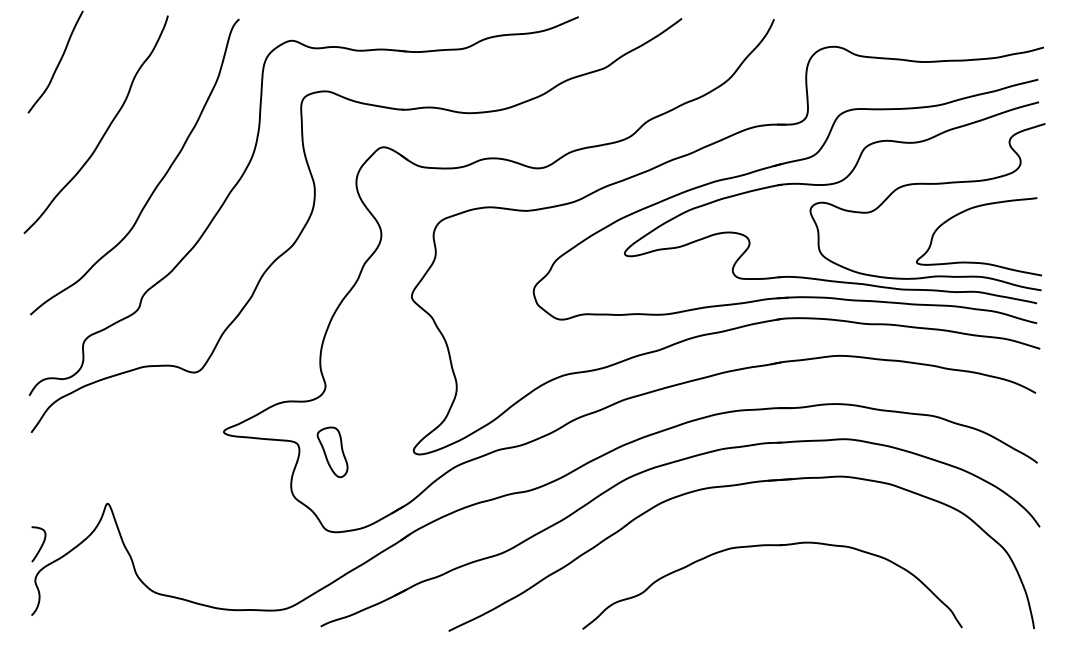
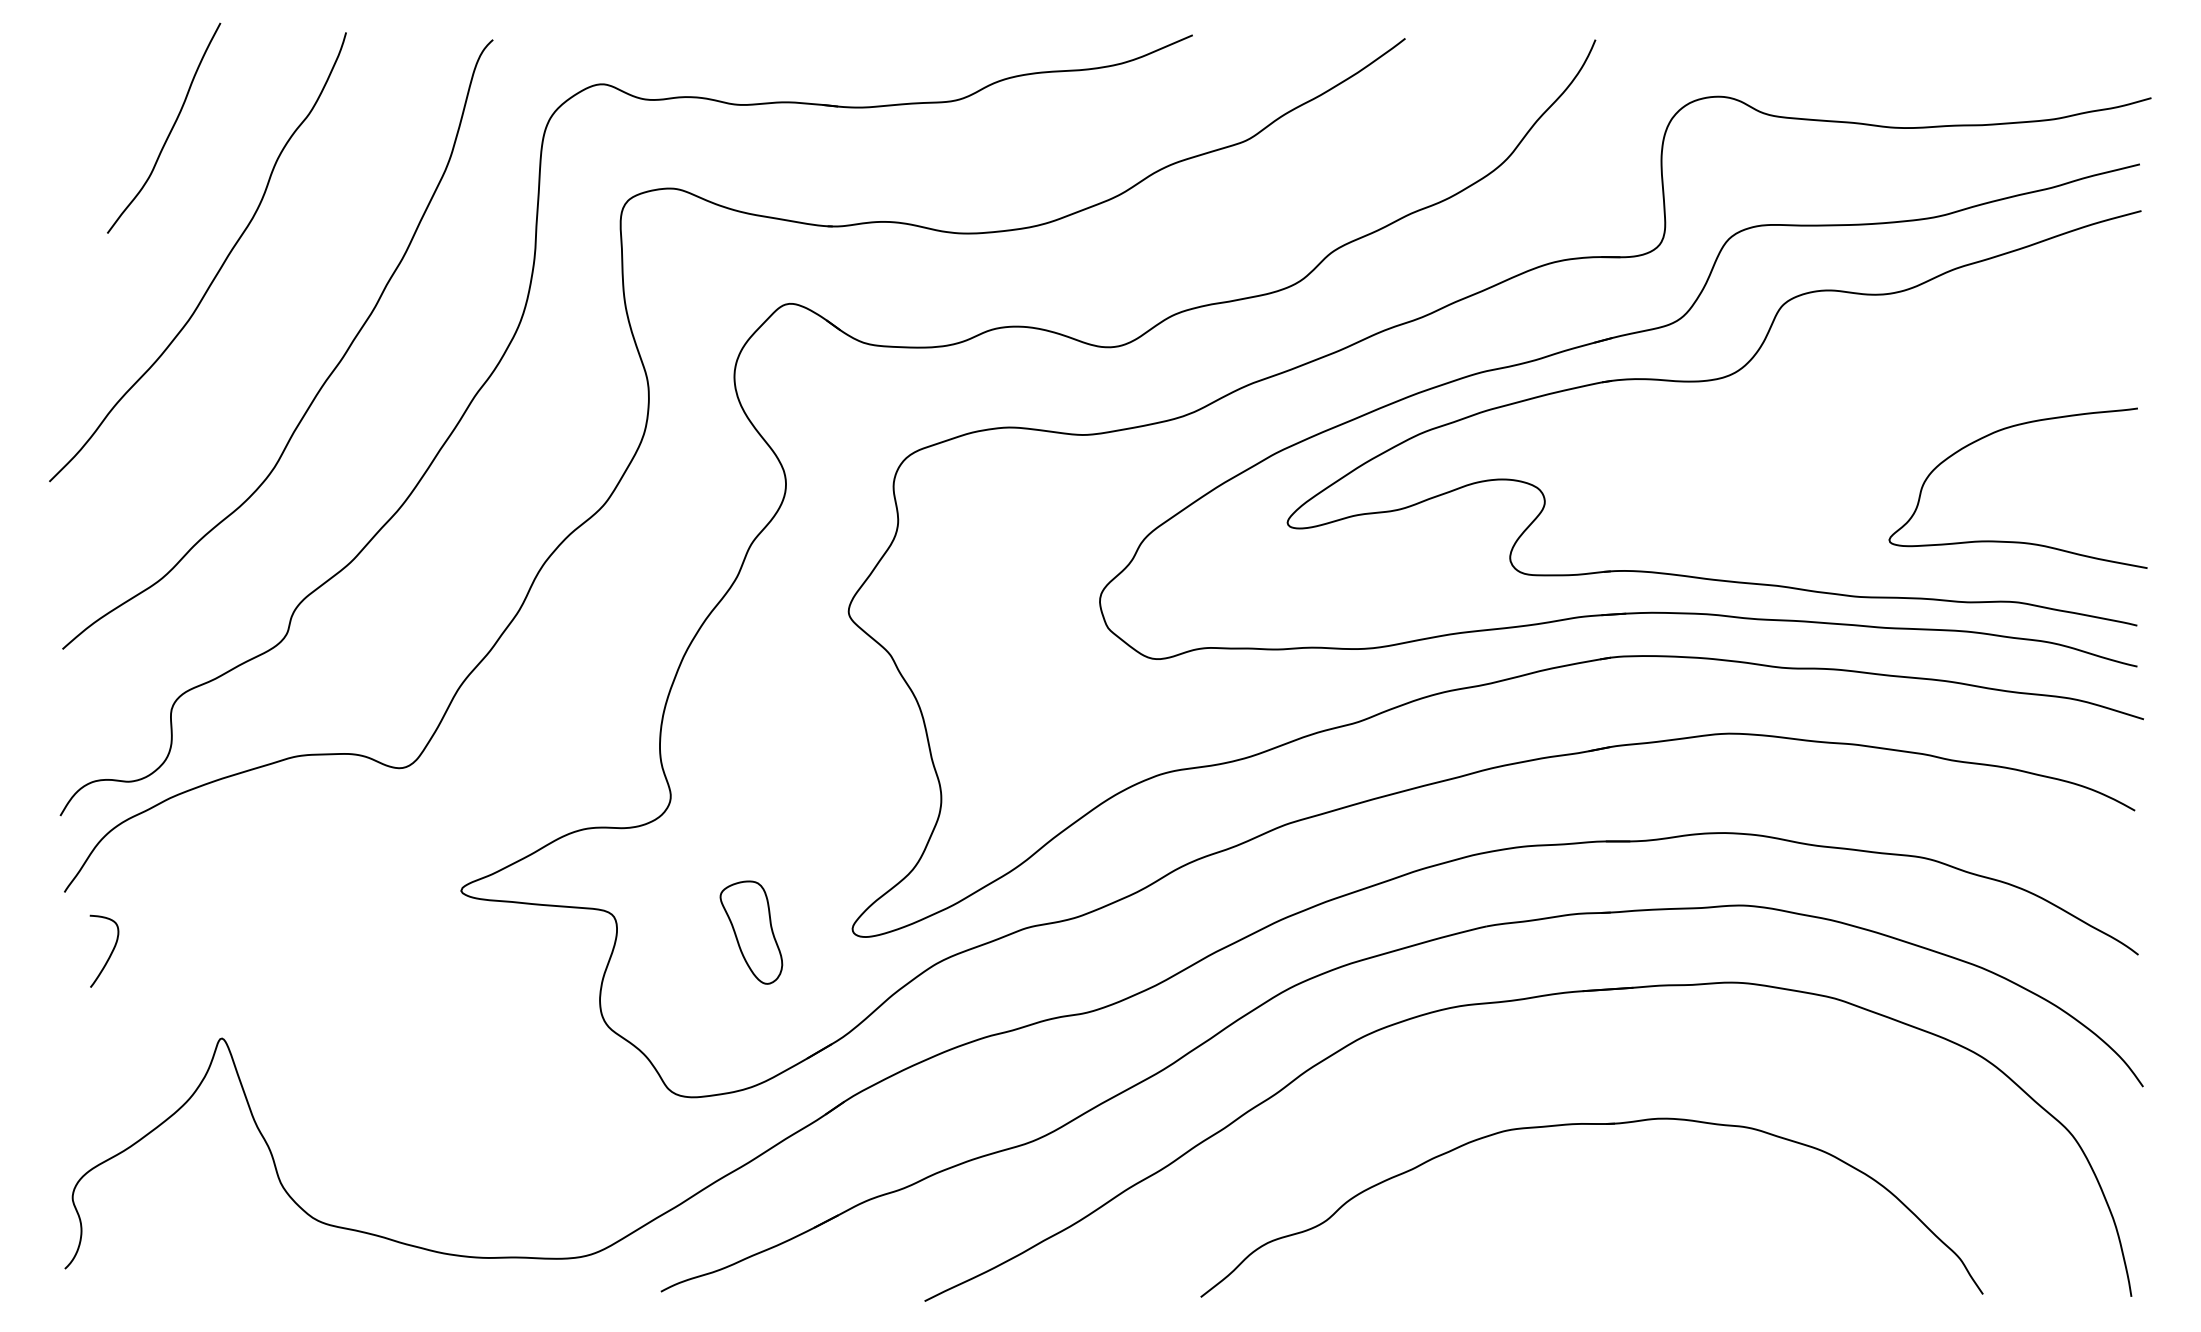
curve: (58, 62) -> (169, 129), moved
curve: (927, 184) -> (1911, 380), removed
part: (332, 452) -> (751, 932), moved
curve: (40, 546) -> (108, 955), moved

